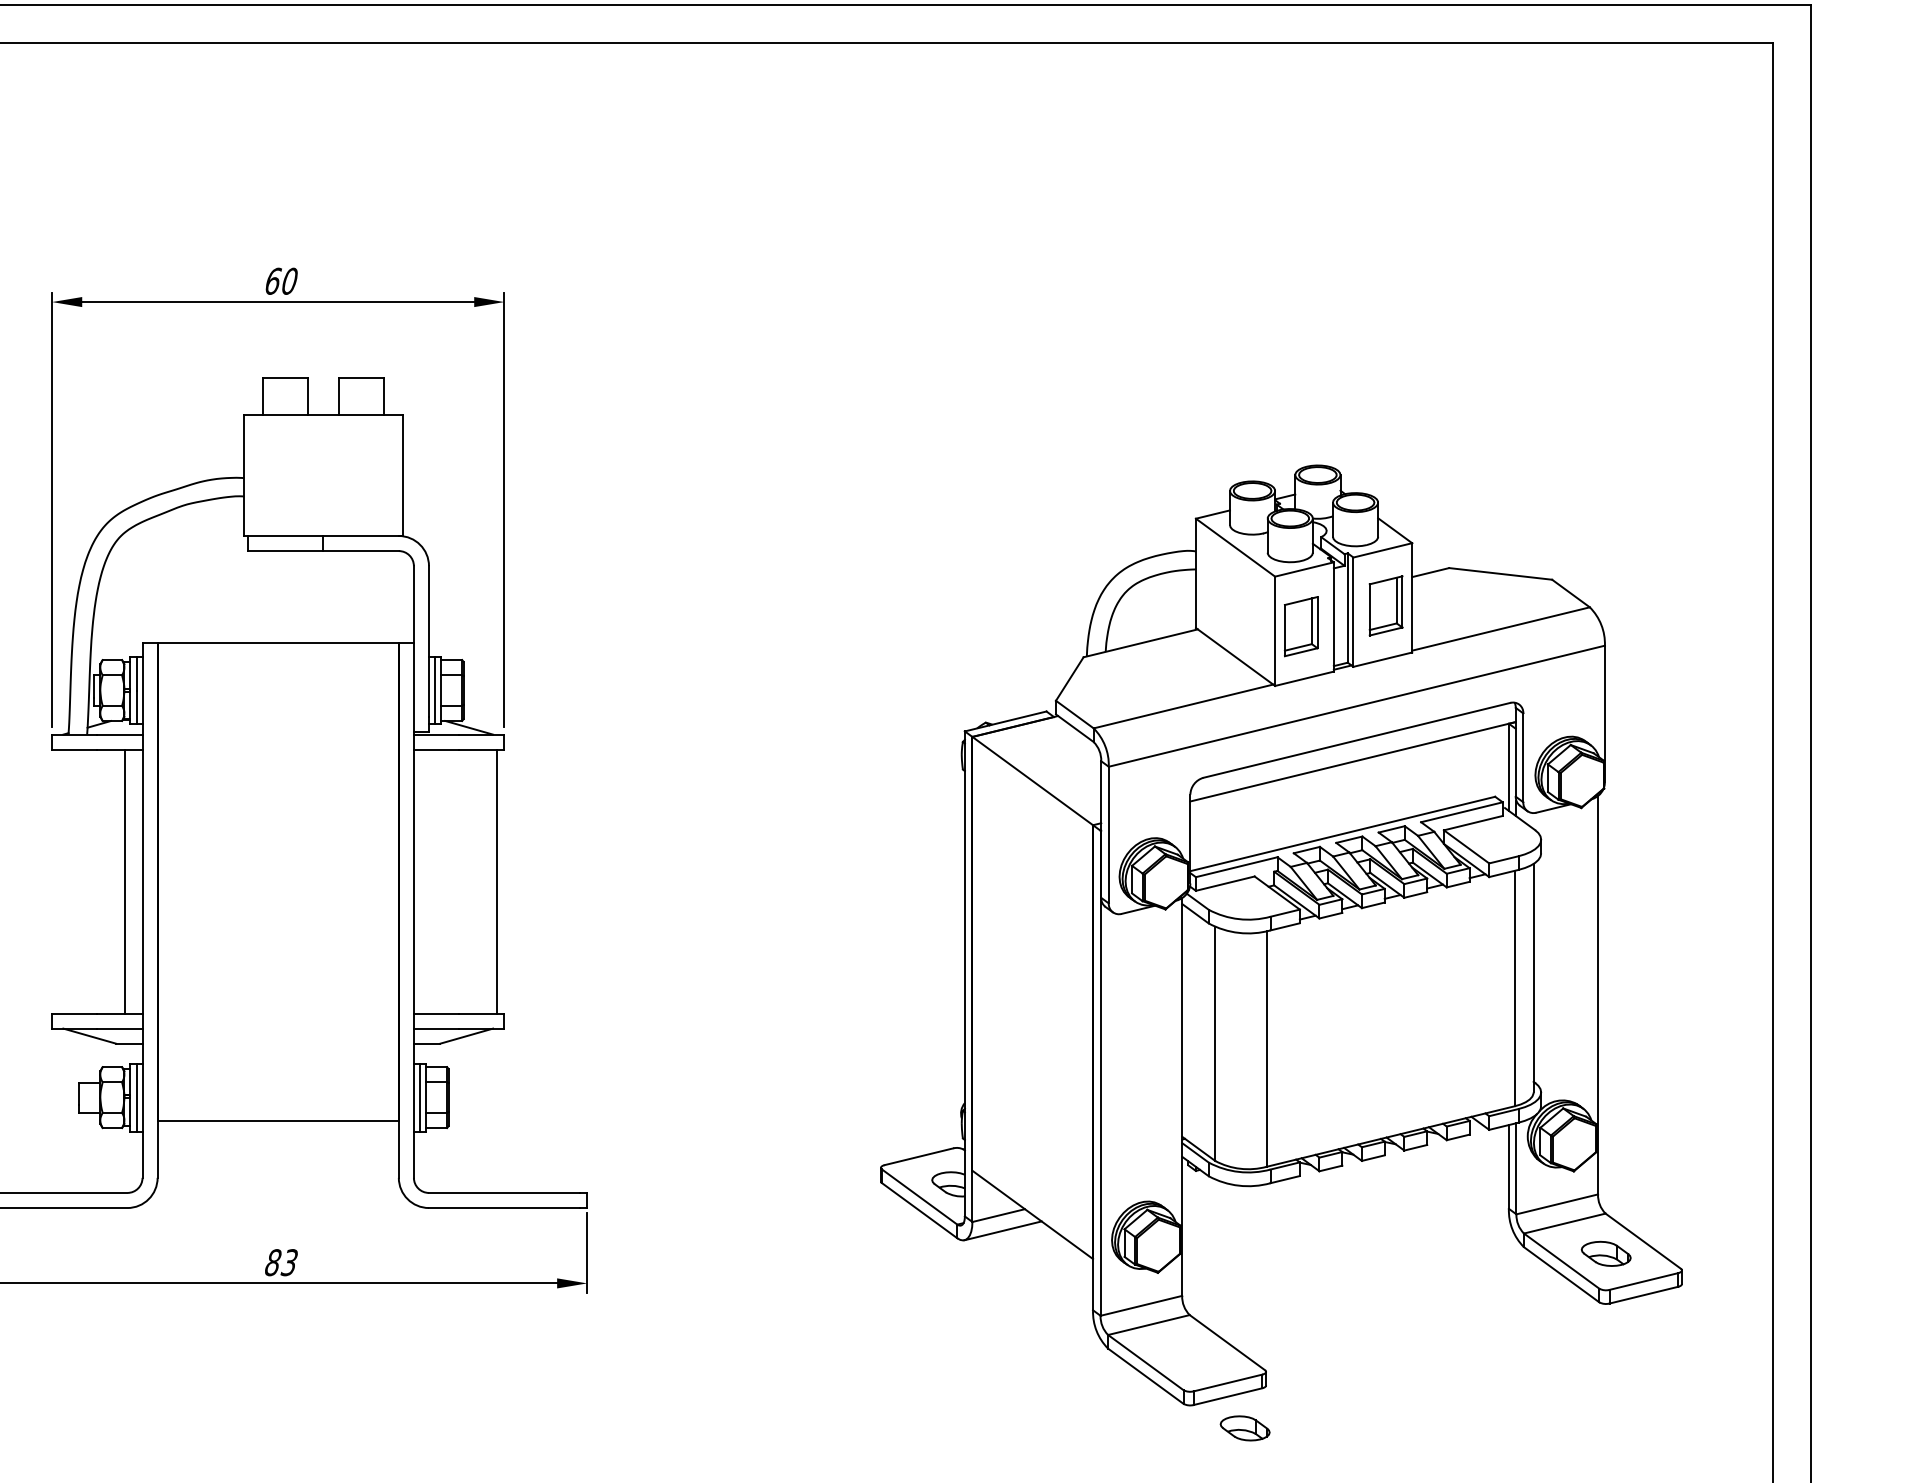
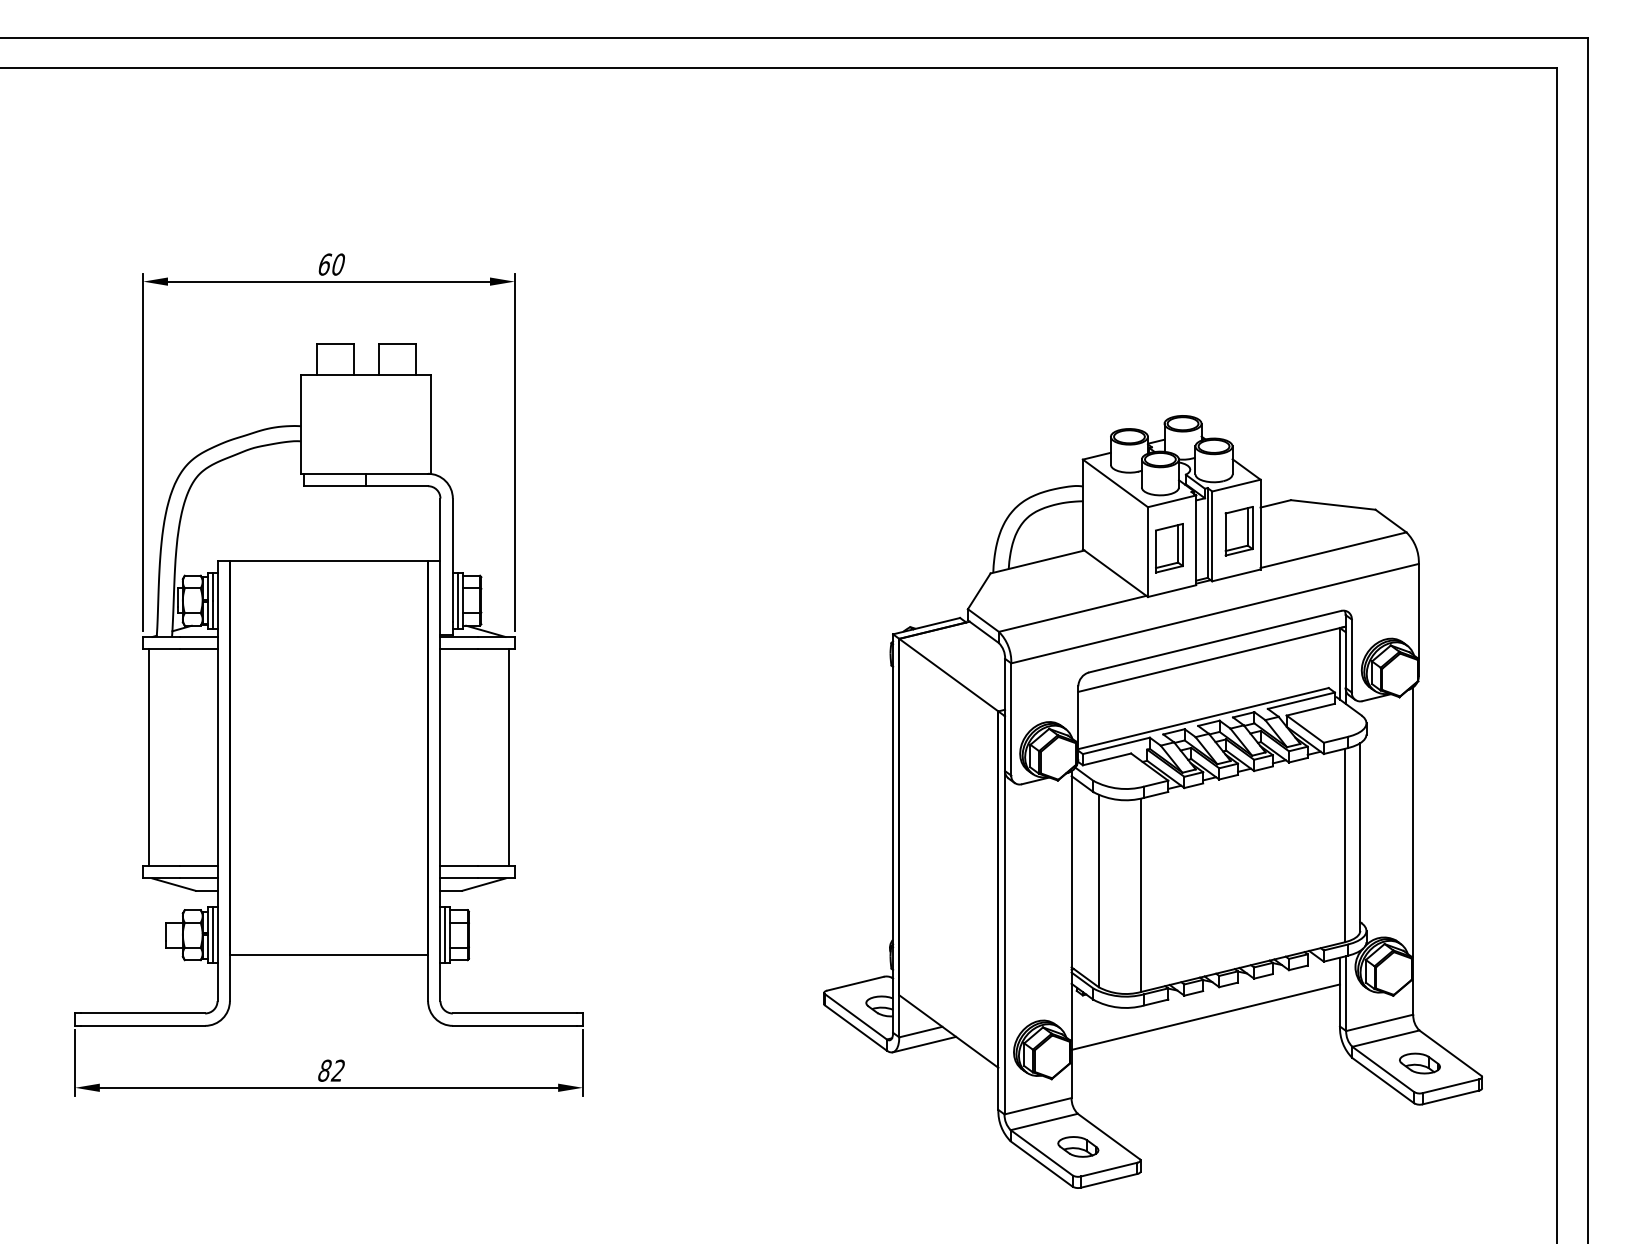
line: (125, 881) -> (149, 757), moved
line: (1345, 1196) -> (1205, 1016), added
text: (288, 1262) -> (337, 1070), 83 -> 82
part: (1245, 1427) -> (1078, 1146), moved

